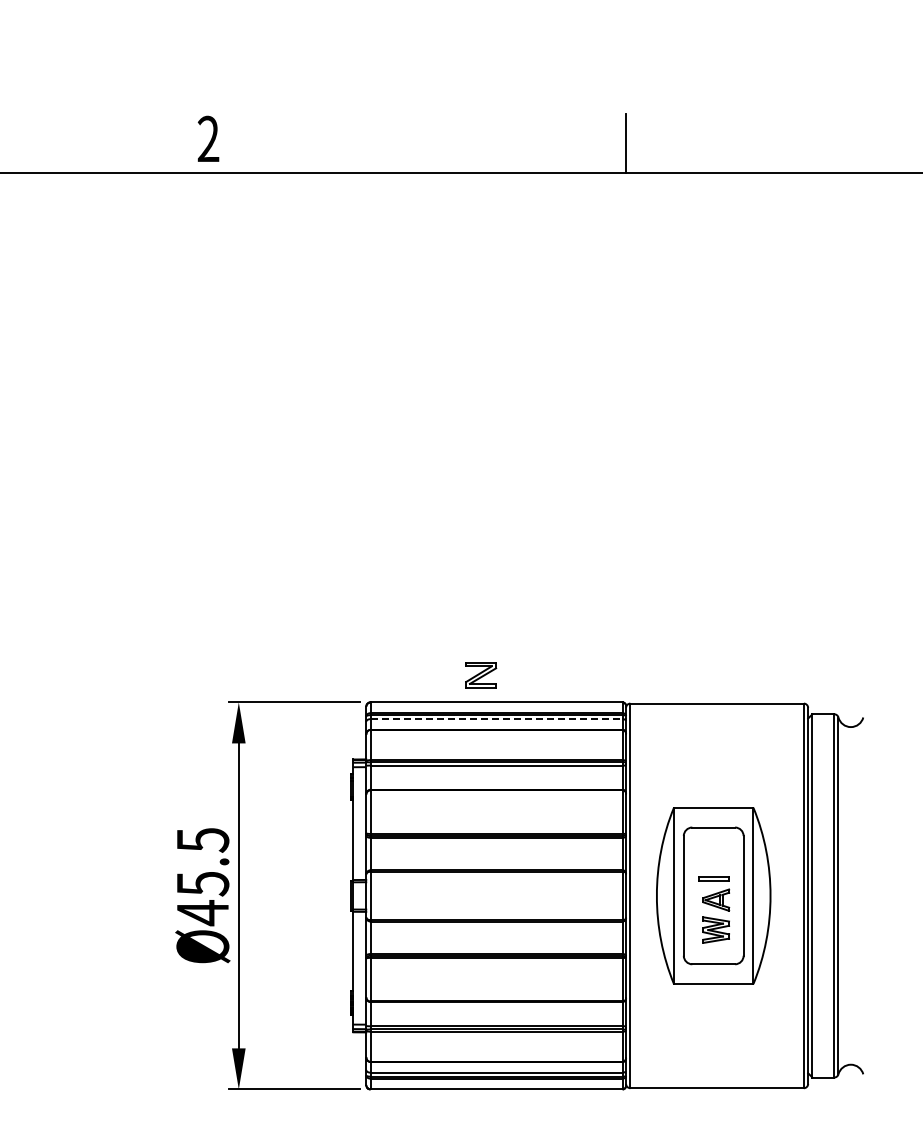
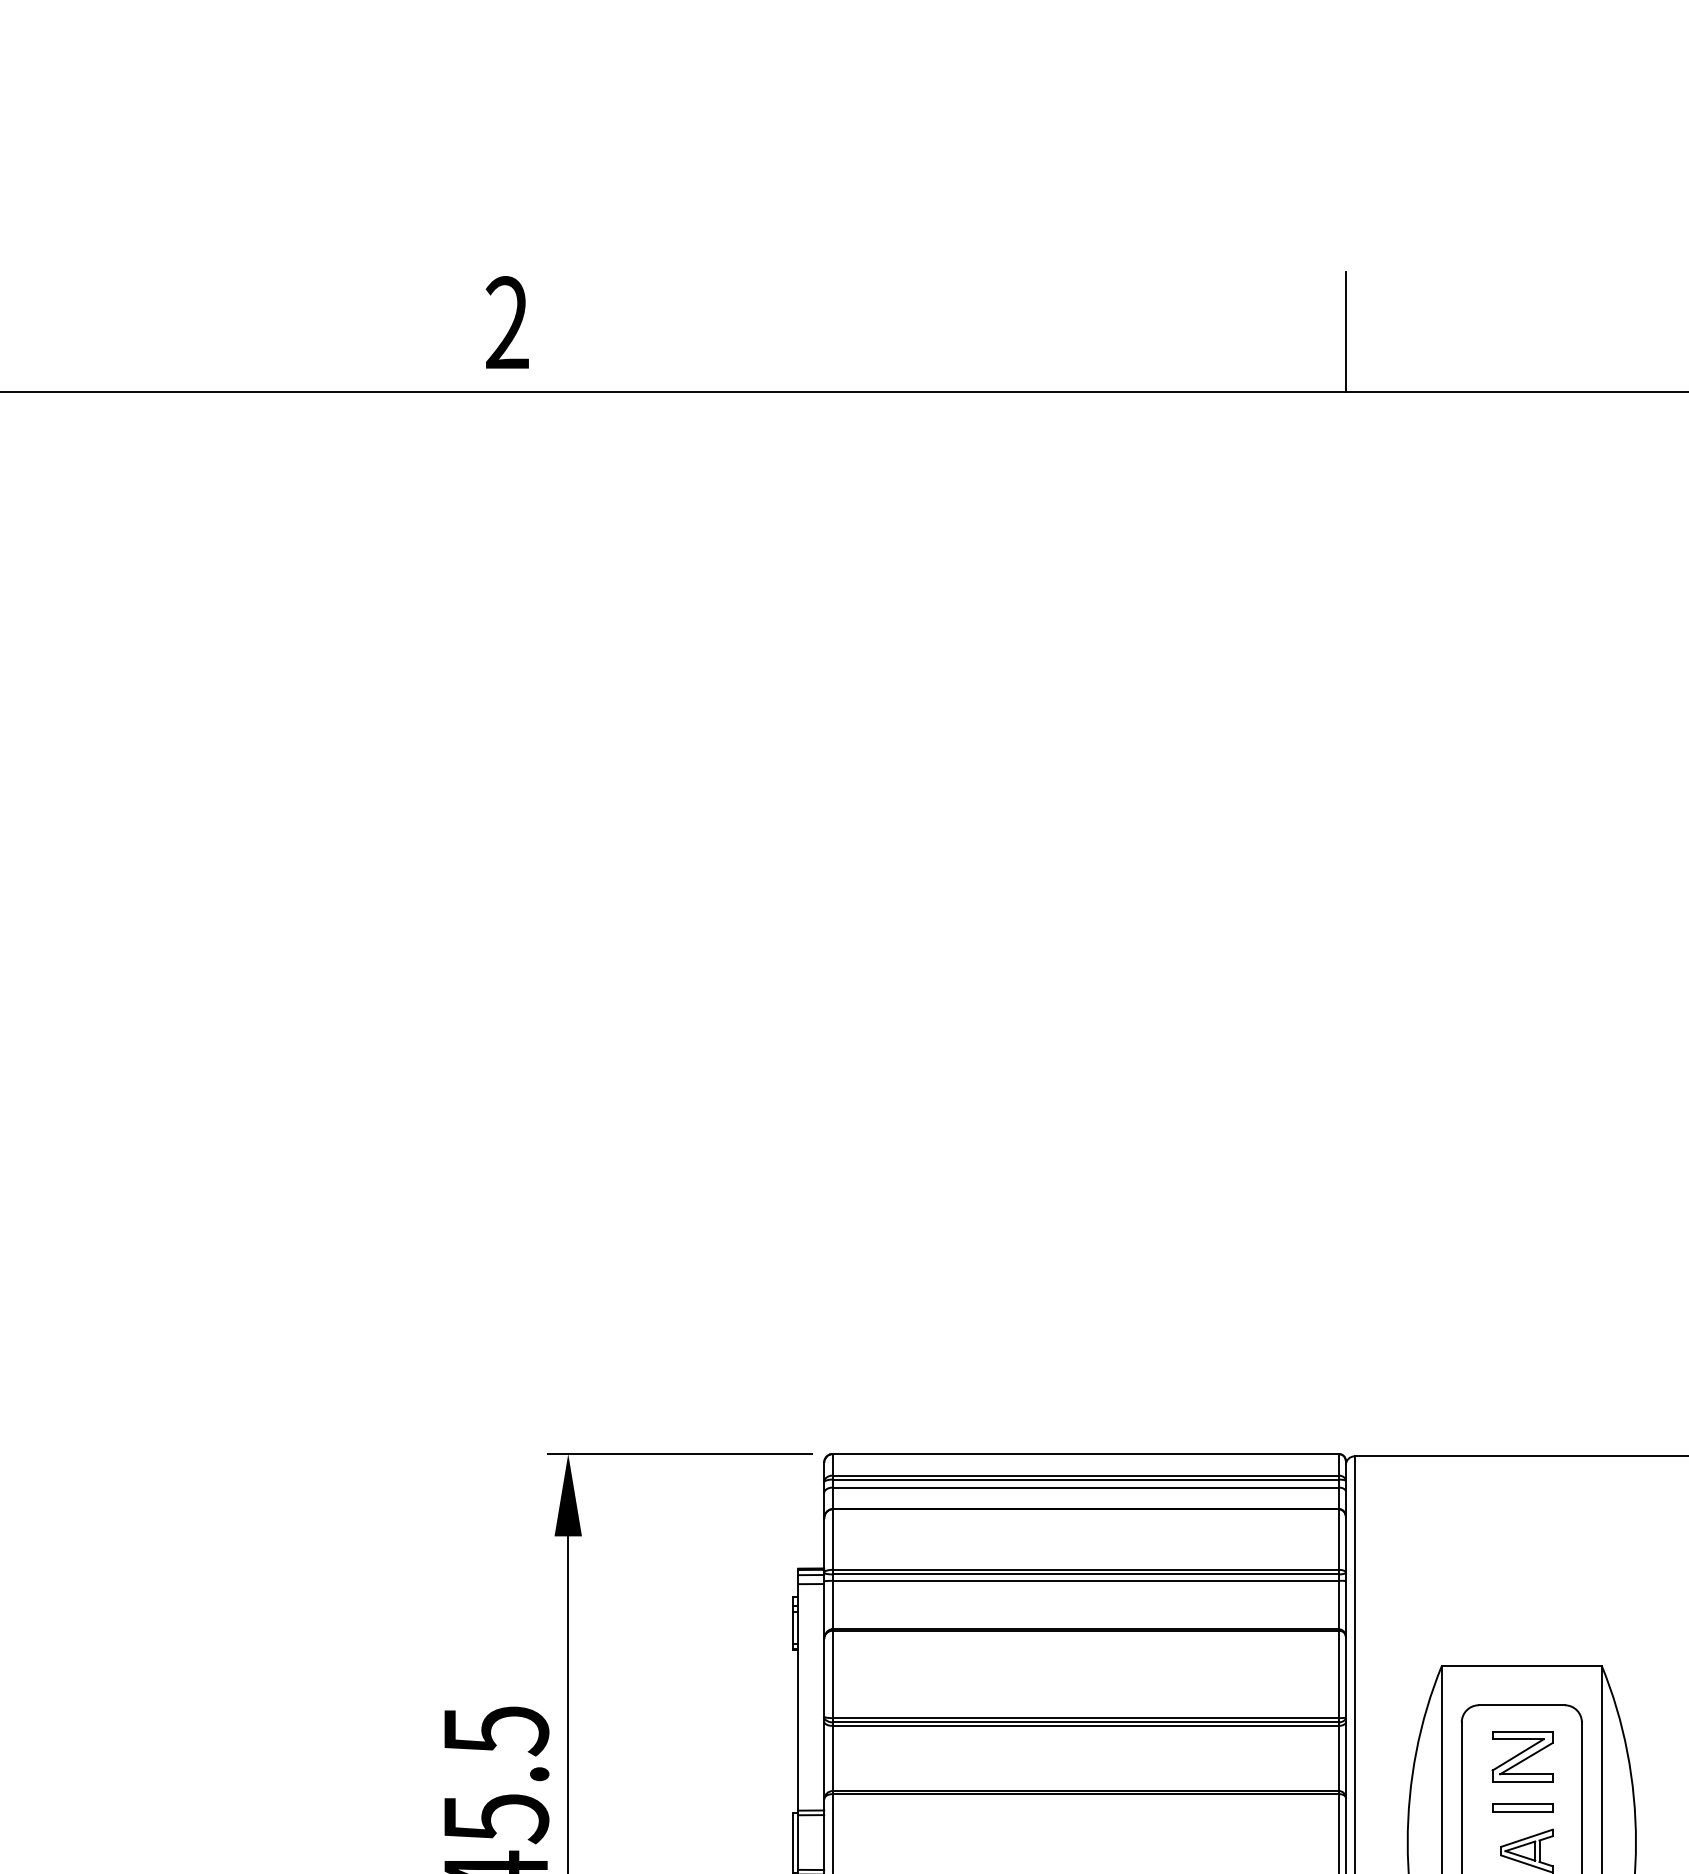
part: (481, 675) -> (1523, 1757), moved
line: (497, 719) -> (1087, 1488), dashed -> solid

